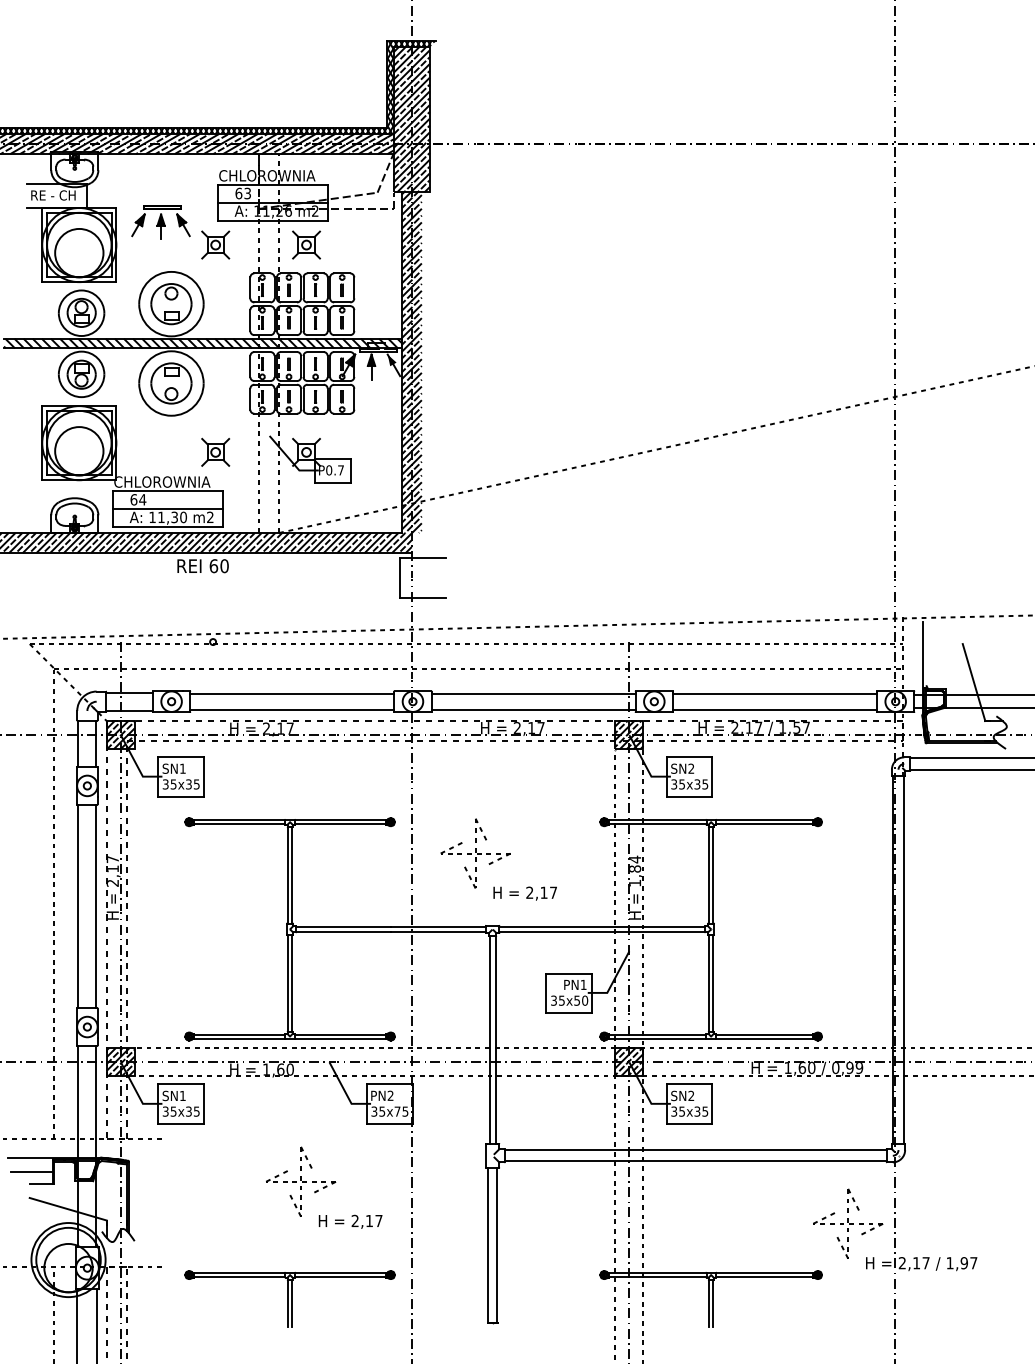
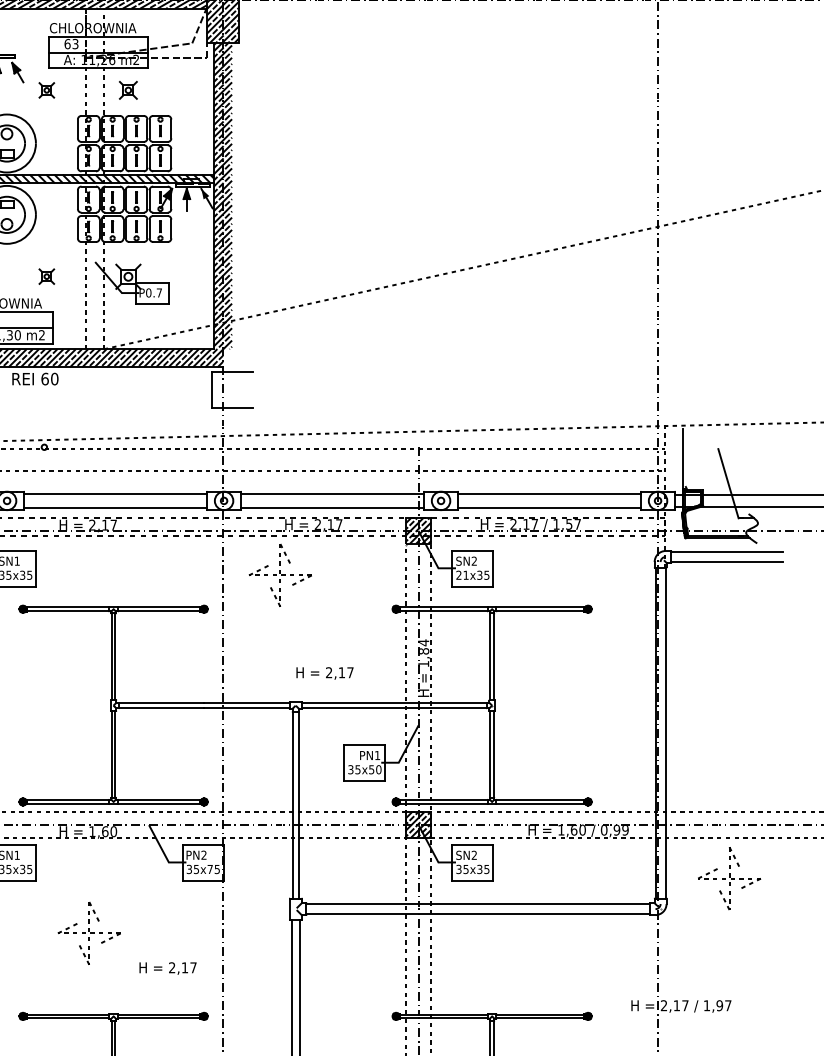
part: (215, 244) -> (46, 89), size x0.6
part: (306, 244) -> (128, 89), size x0.7
part: (215, 451) -> (46, 276), size x0.6
text: (677, 784) -> (461, 575), 35x35 -> 21x35
part: (475, 853) -> (280, 575), moved
part: (301, 1181) -> (89, 933), moved
part: (848, 1223) -> (729, 878), moved

